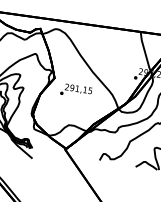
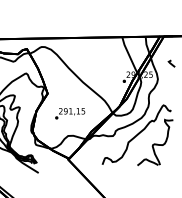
text: (76, 90) -> (70, 113), moved

